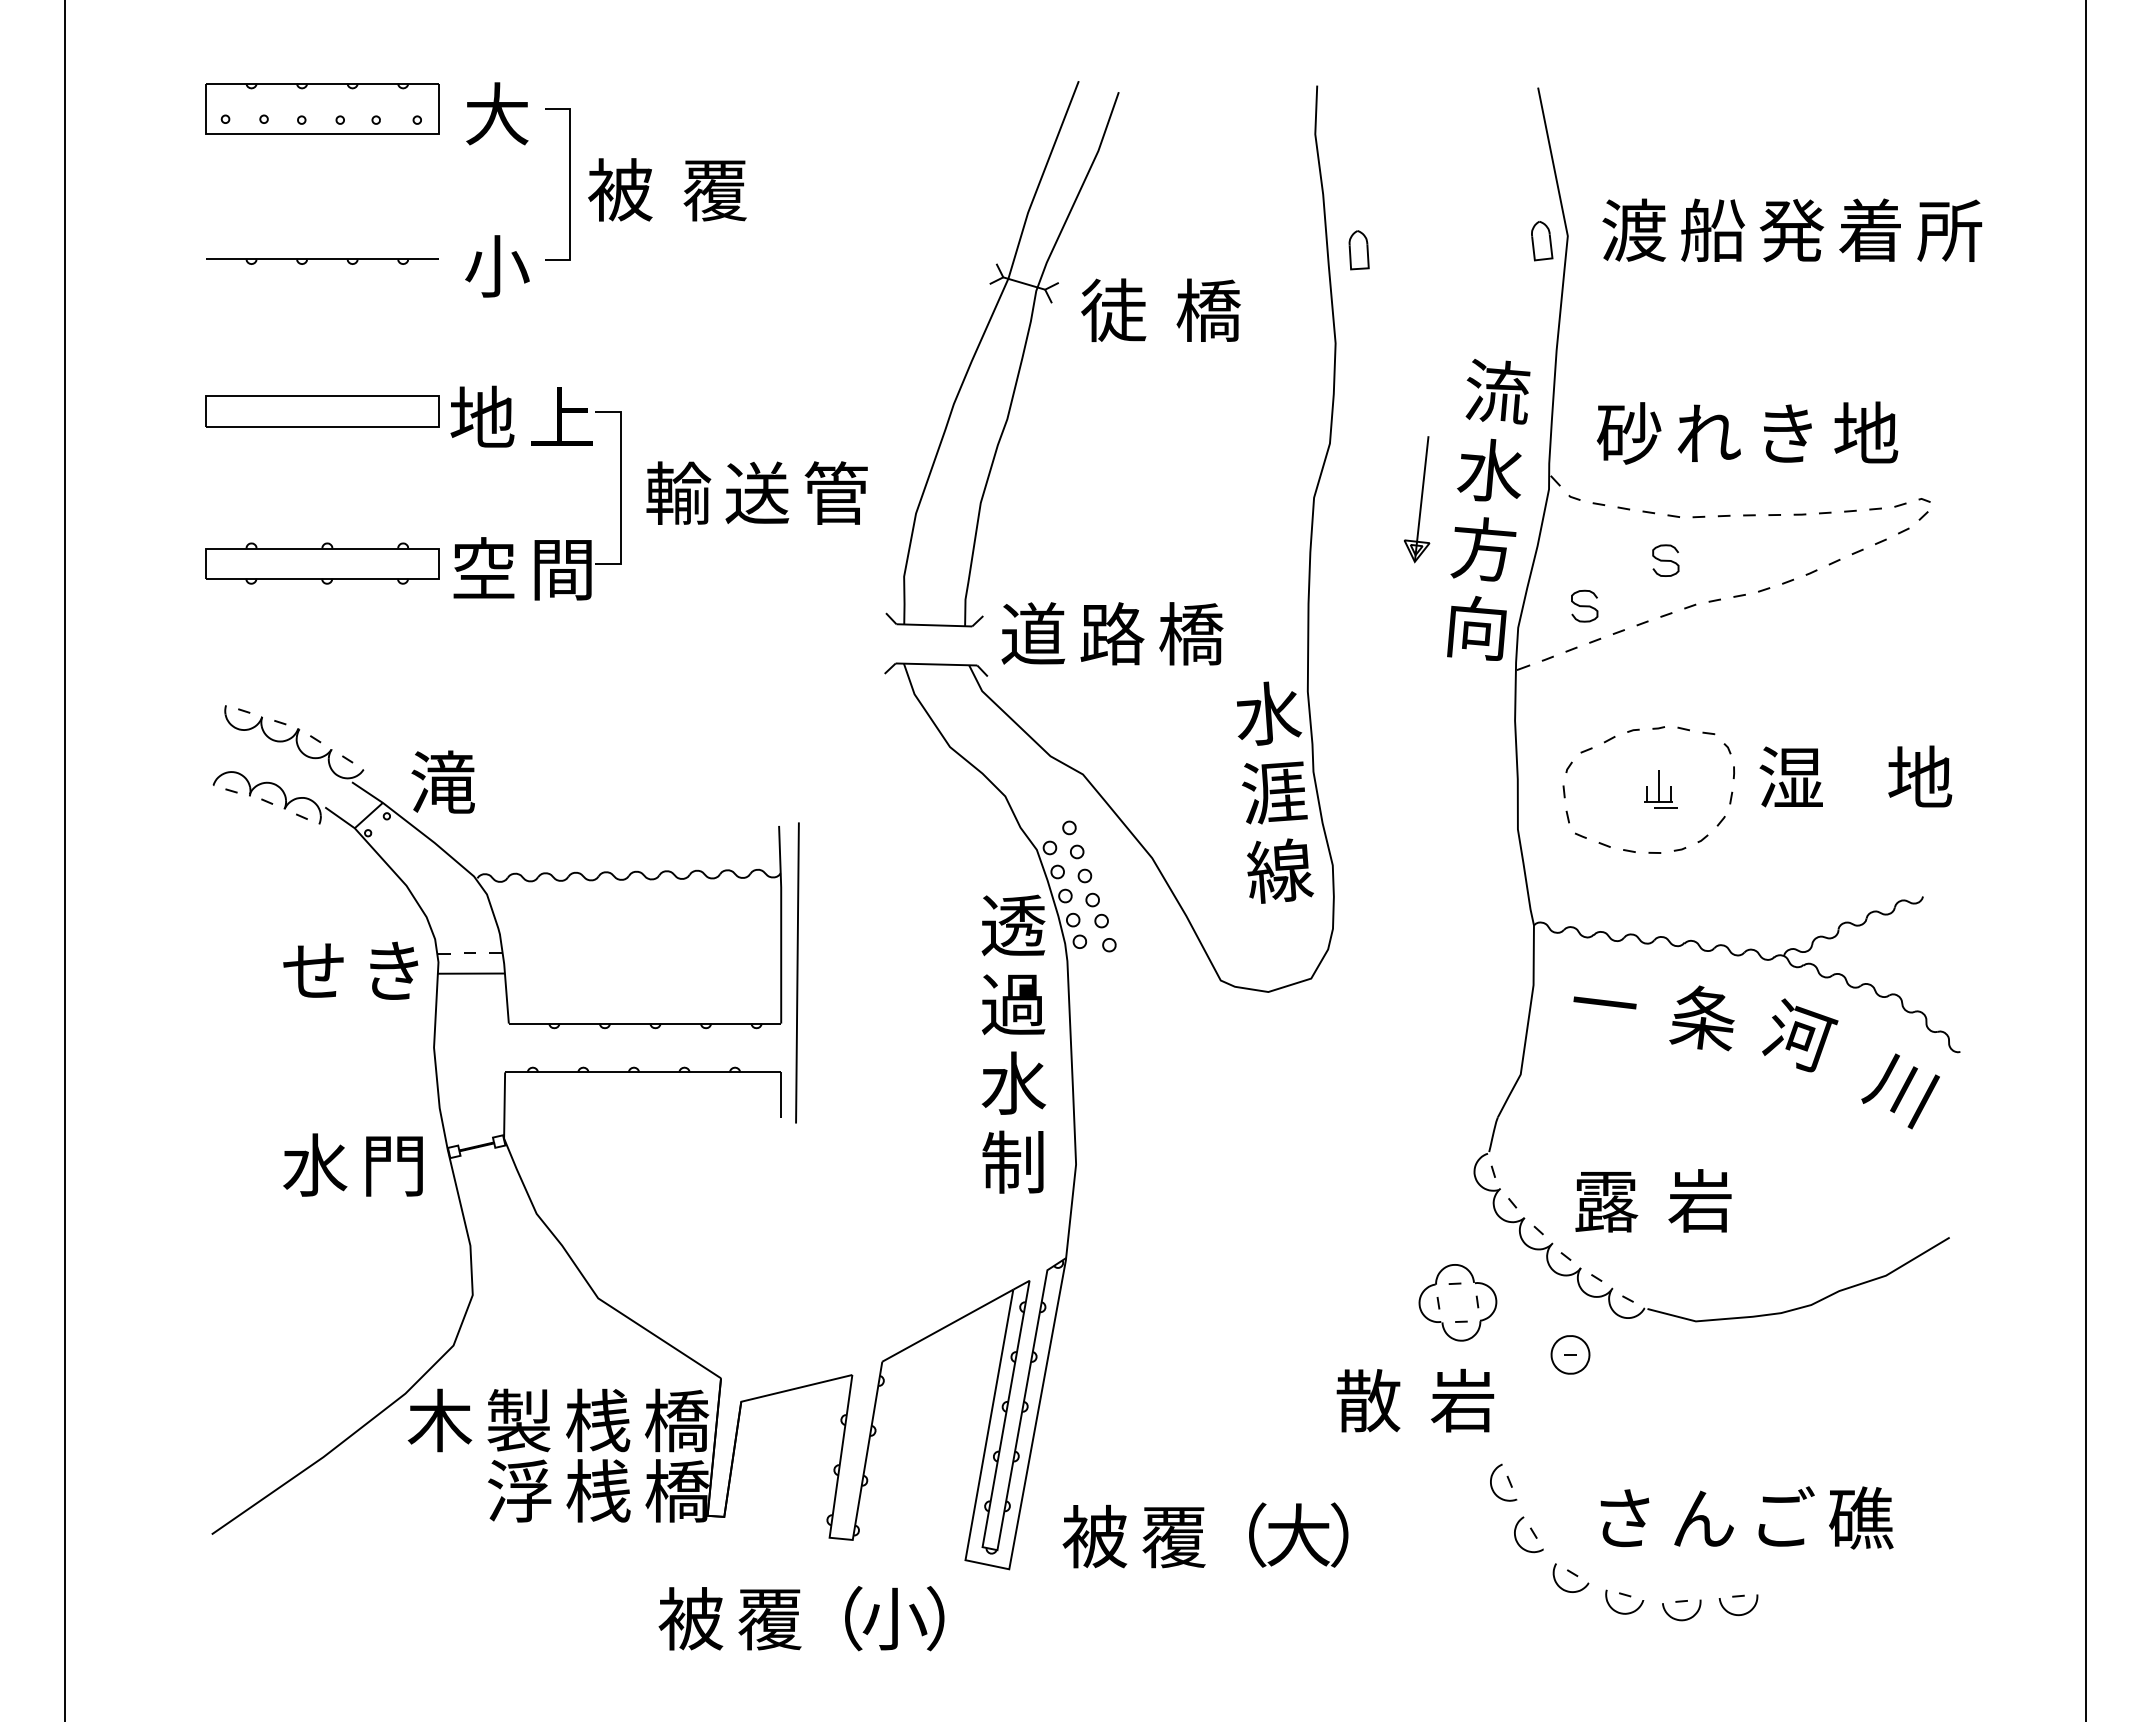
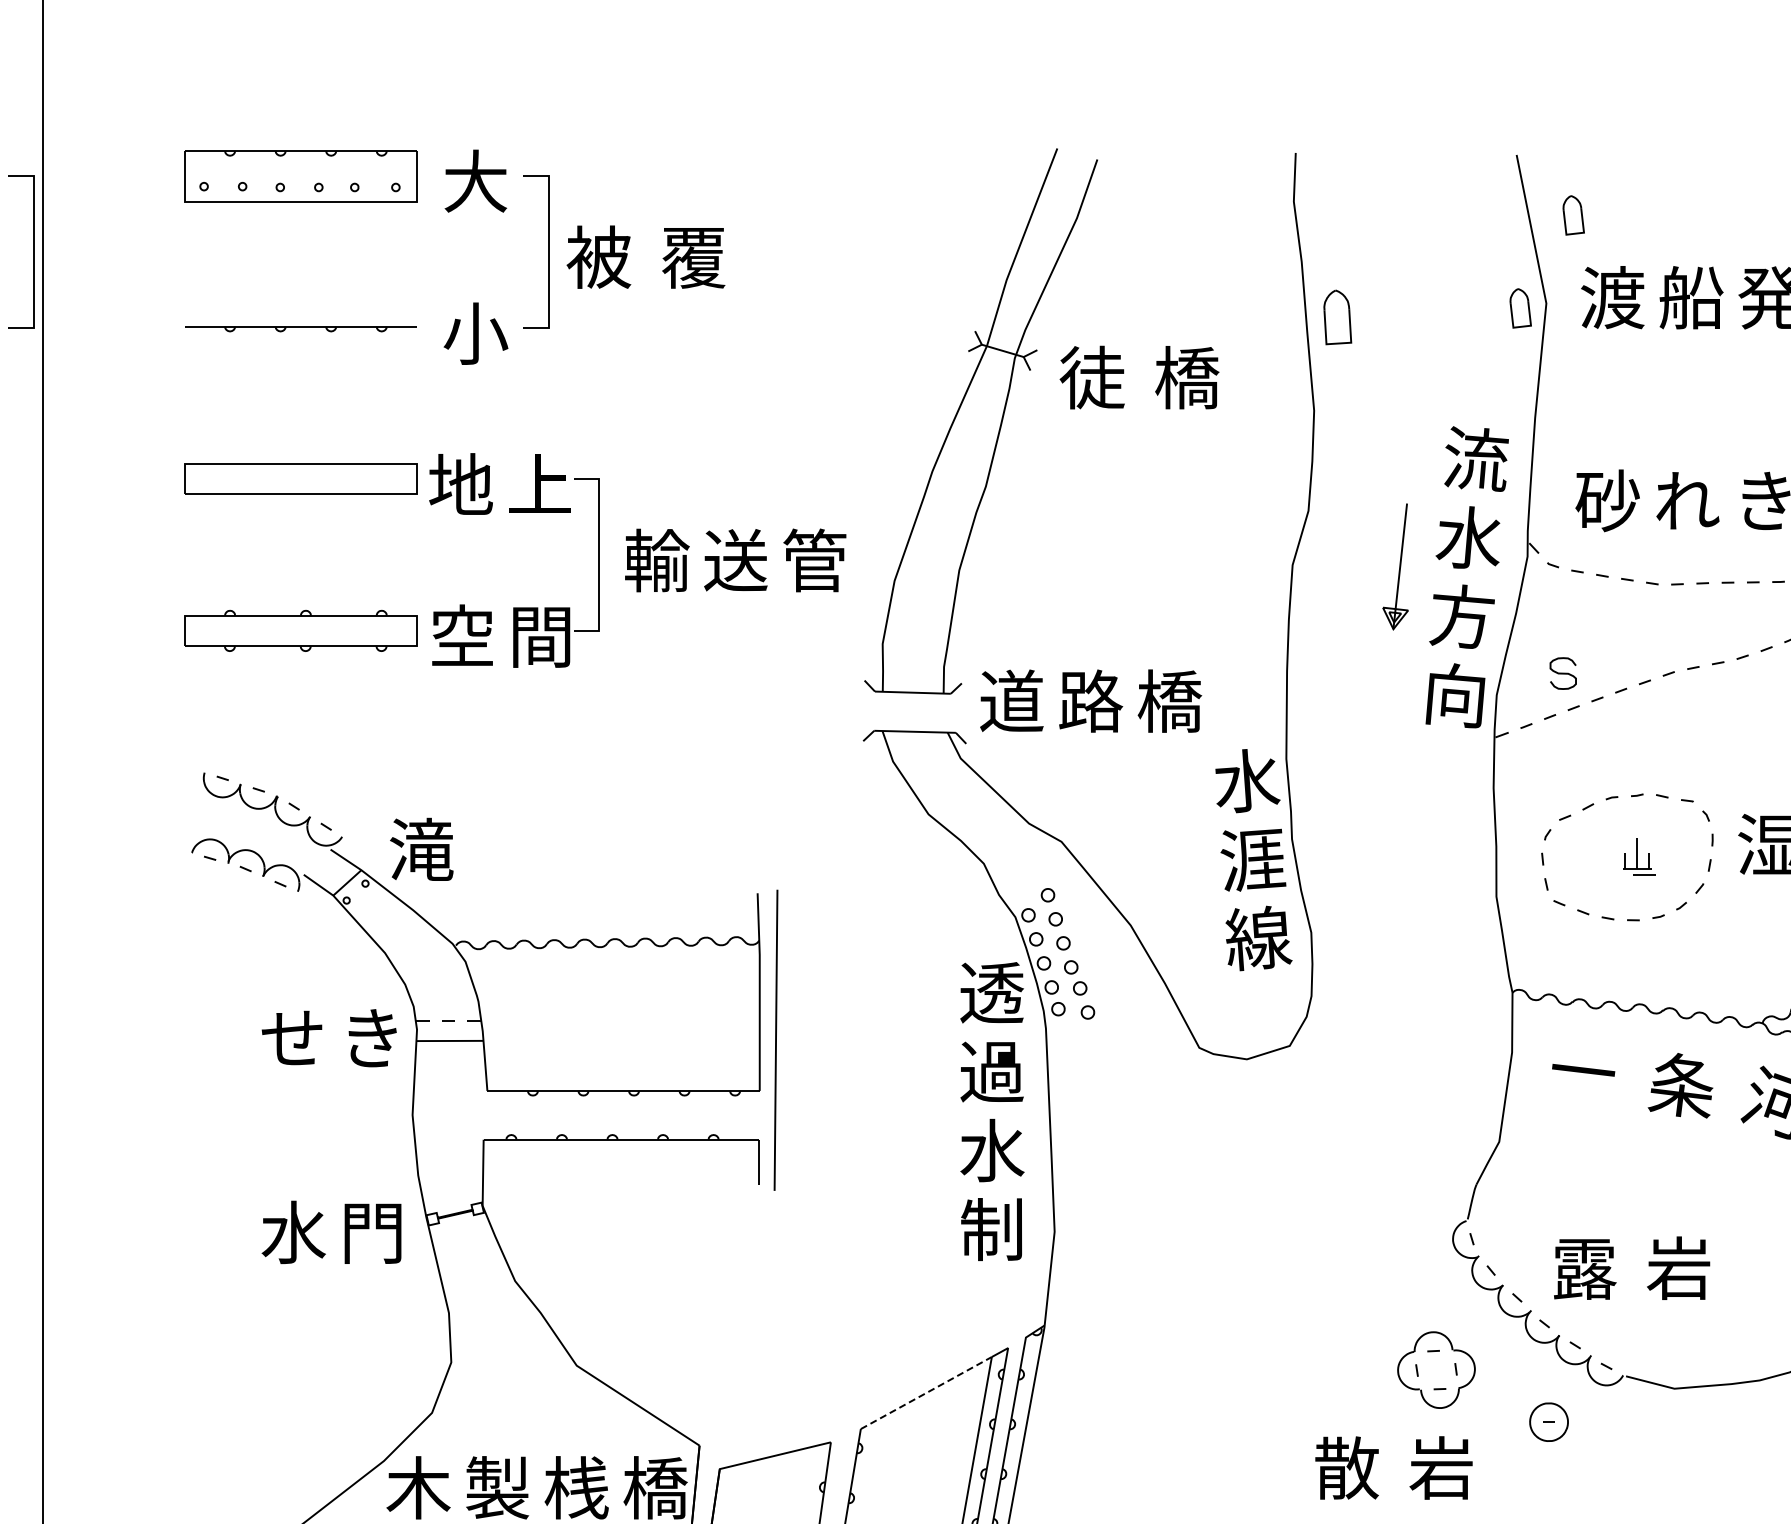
part: (1595, 148) -> (1574, 215), added
line: (54, 184) -> (33, 251), added
part: (1358, 250) -> (1337, 317), size x1.4
curve: (1665, 560) -> (1644, 627), removed
line: (947, 1325) -> (926, 1392), solid -> dashed

